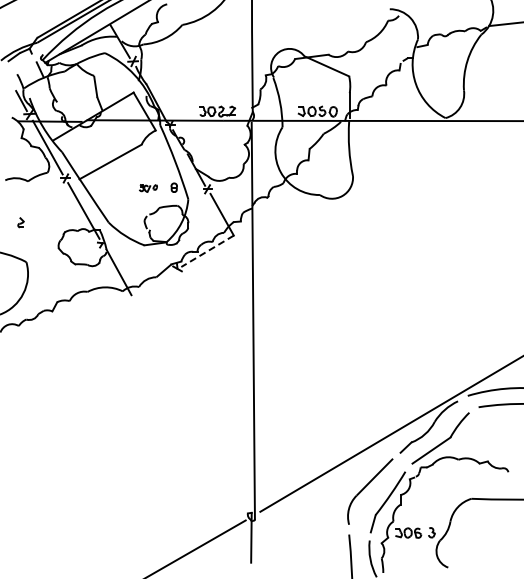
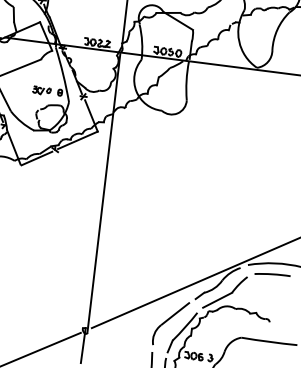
part: (148, 188) -> (41, 90), size x1.43
line: (207, 251) -> (77, 140), dashed -> solid
line: (153, 283) -> (37, 158), added

